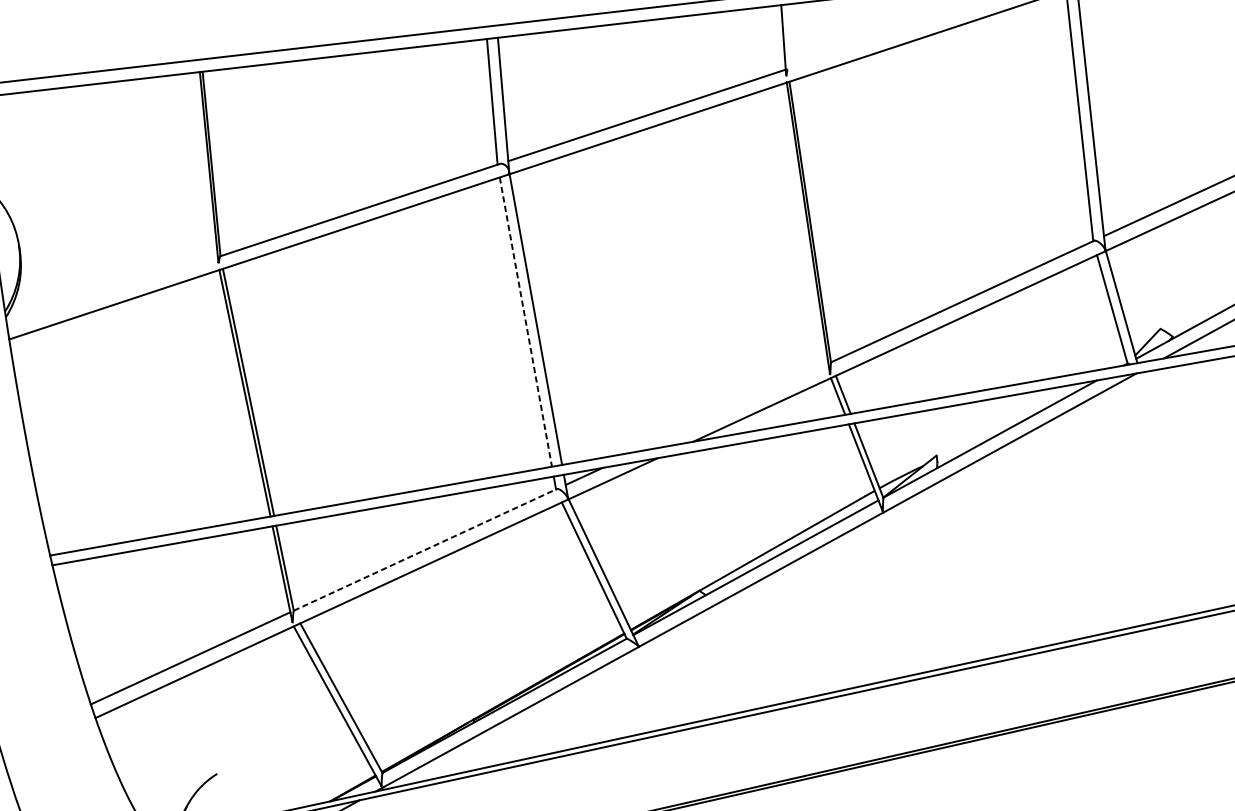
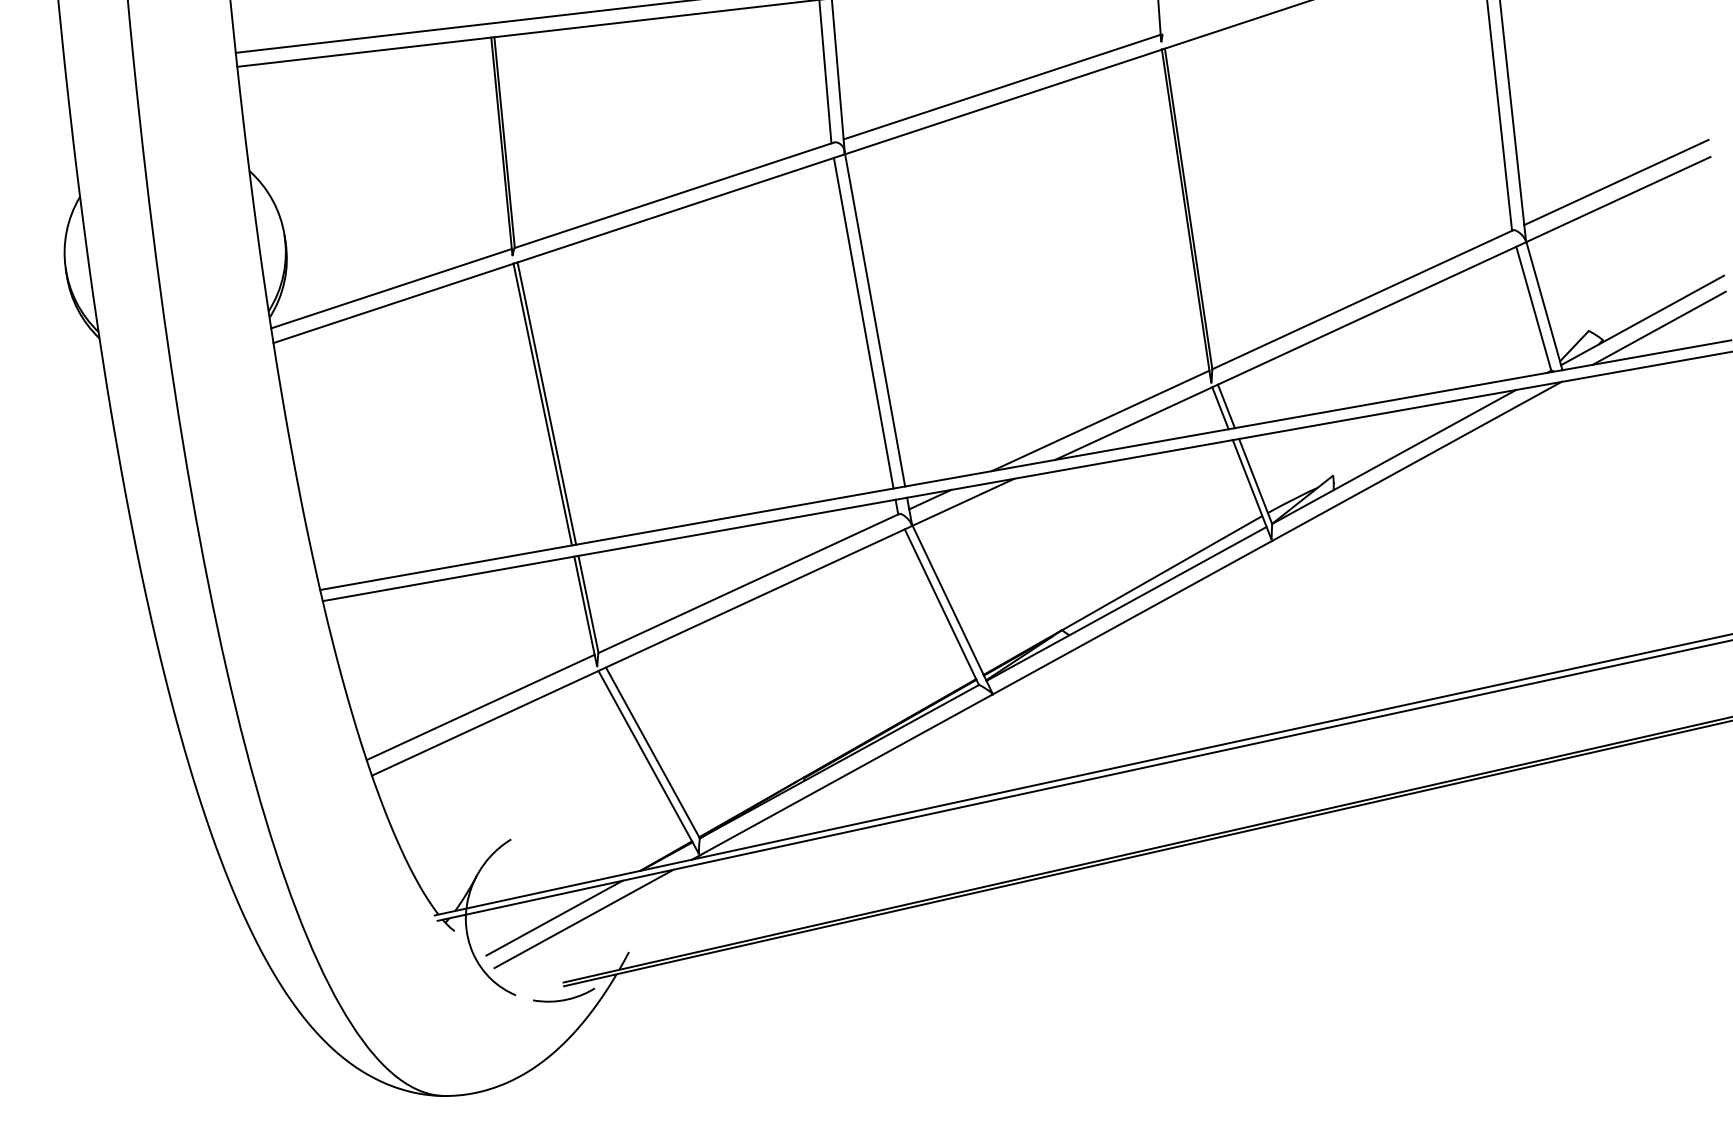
line: (112, 291) -> (391, 288), added
line: (525, 322) -> (863, 323), dashed -> solid
line: (733, 407) -> (1100, 420), added
line: (425, 549) -> (748, 583), dashed -> solid

